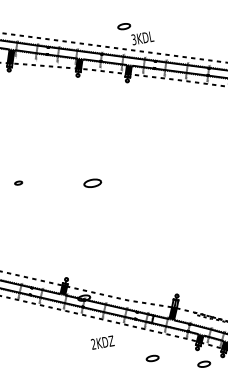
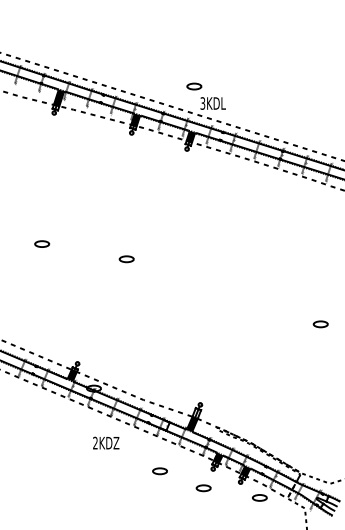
part: (18, 182) -> (42, 243), size x1.67
part: (92, 183) -> (126, 259), size x0.71
part: (204, 364) -> (203, 488), moved

